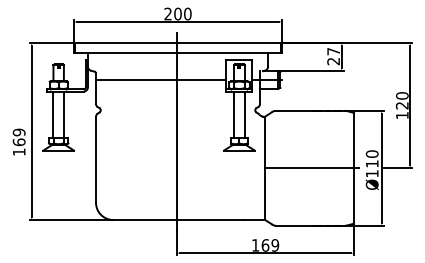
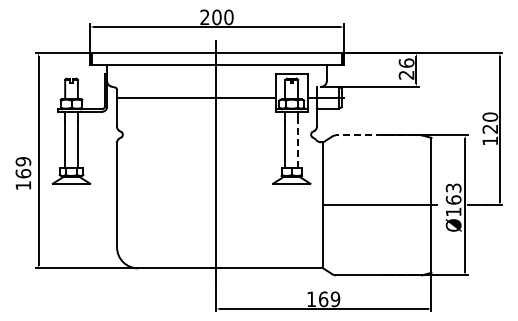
text: (333, 51) -> (406, 62), 27 -> 26
line: (294, 110) -> (359, 135), solid -> dashed
line: (244, 118) -> (298, 144), solid -> dashed
text: (372, 158) -> (453, 193), Ø110 -> Ø163

